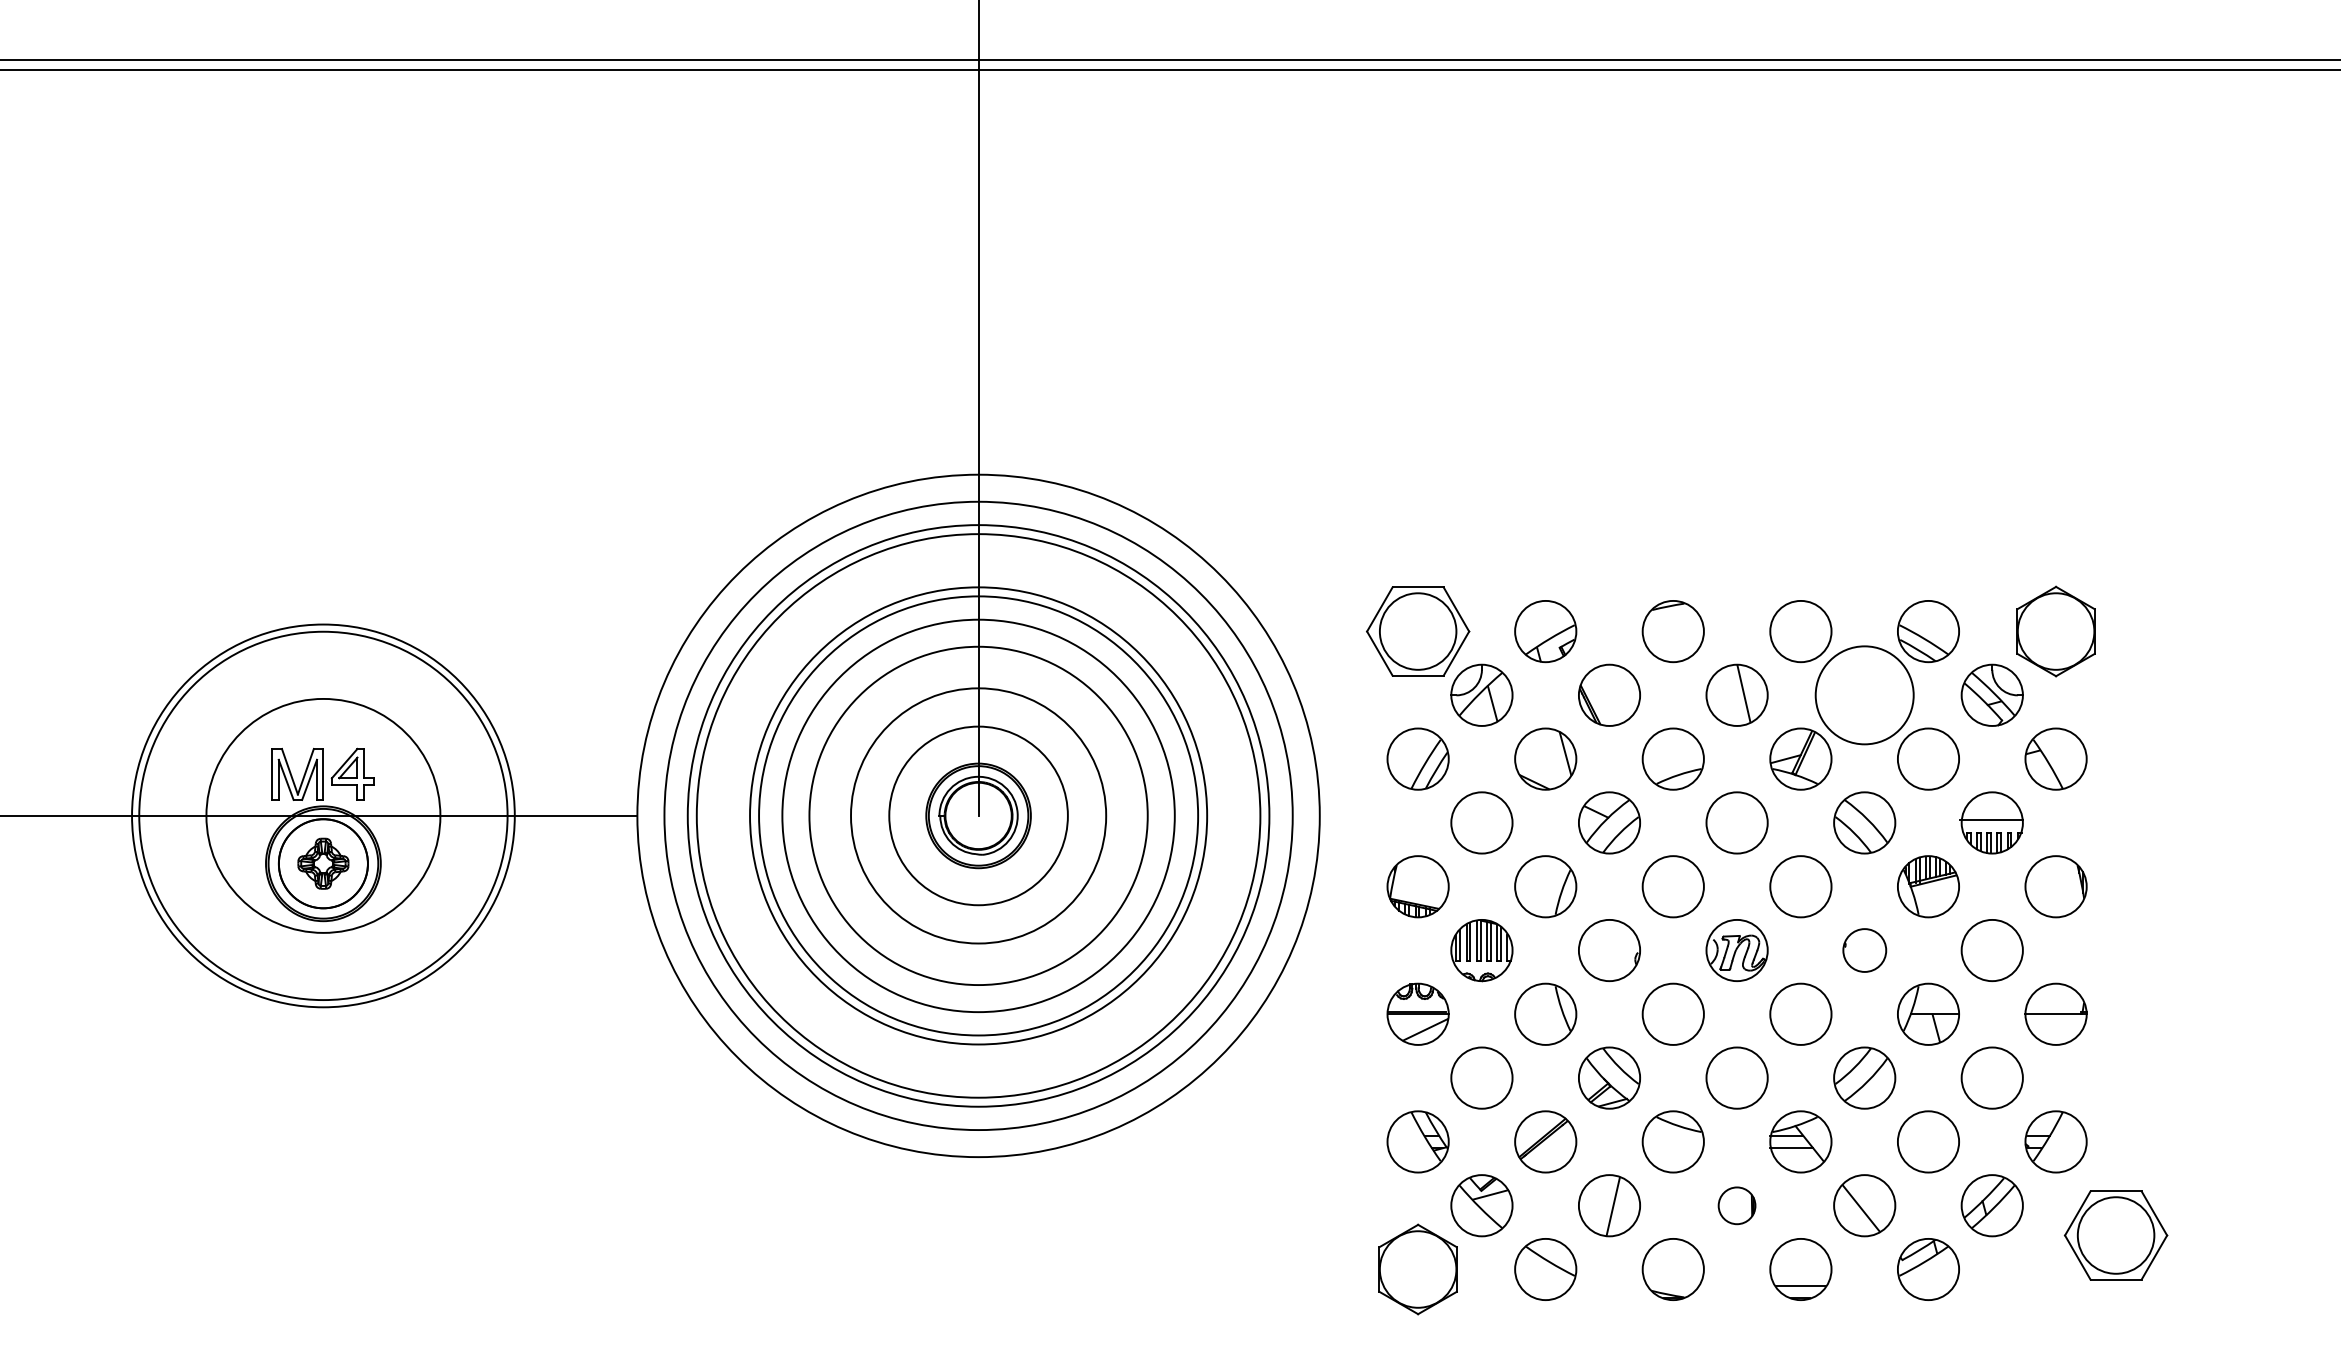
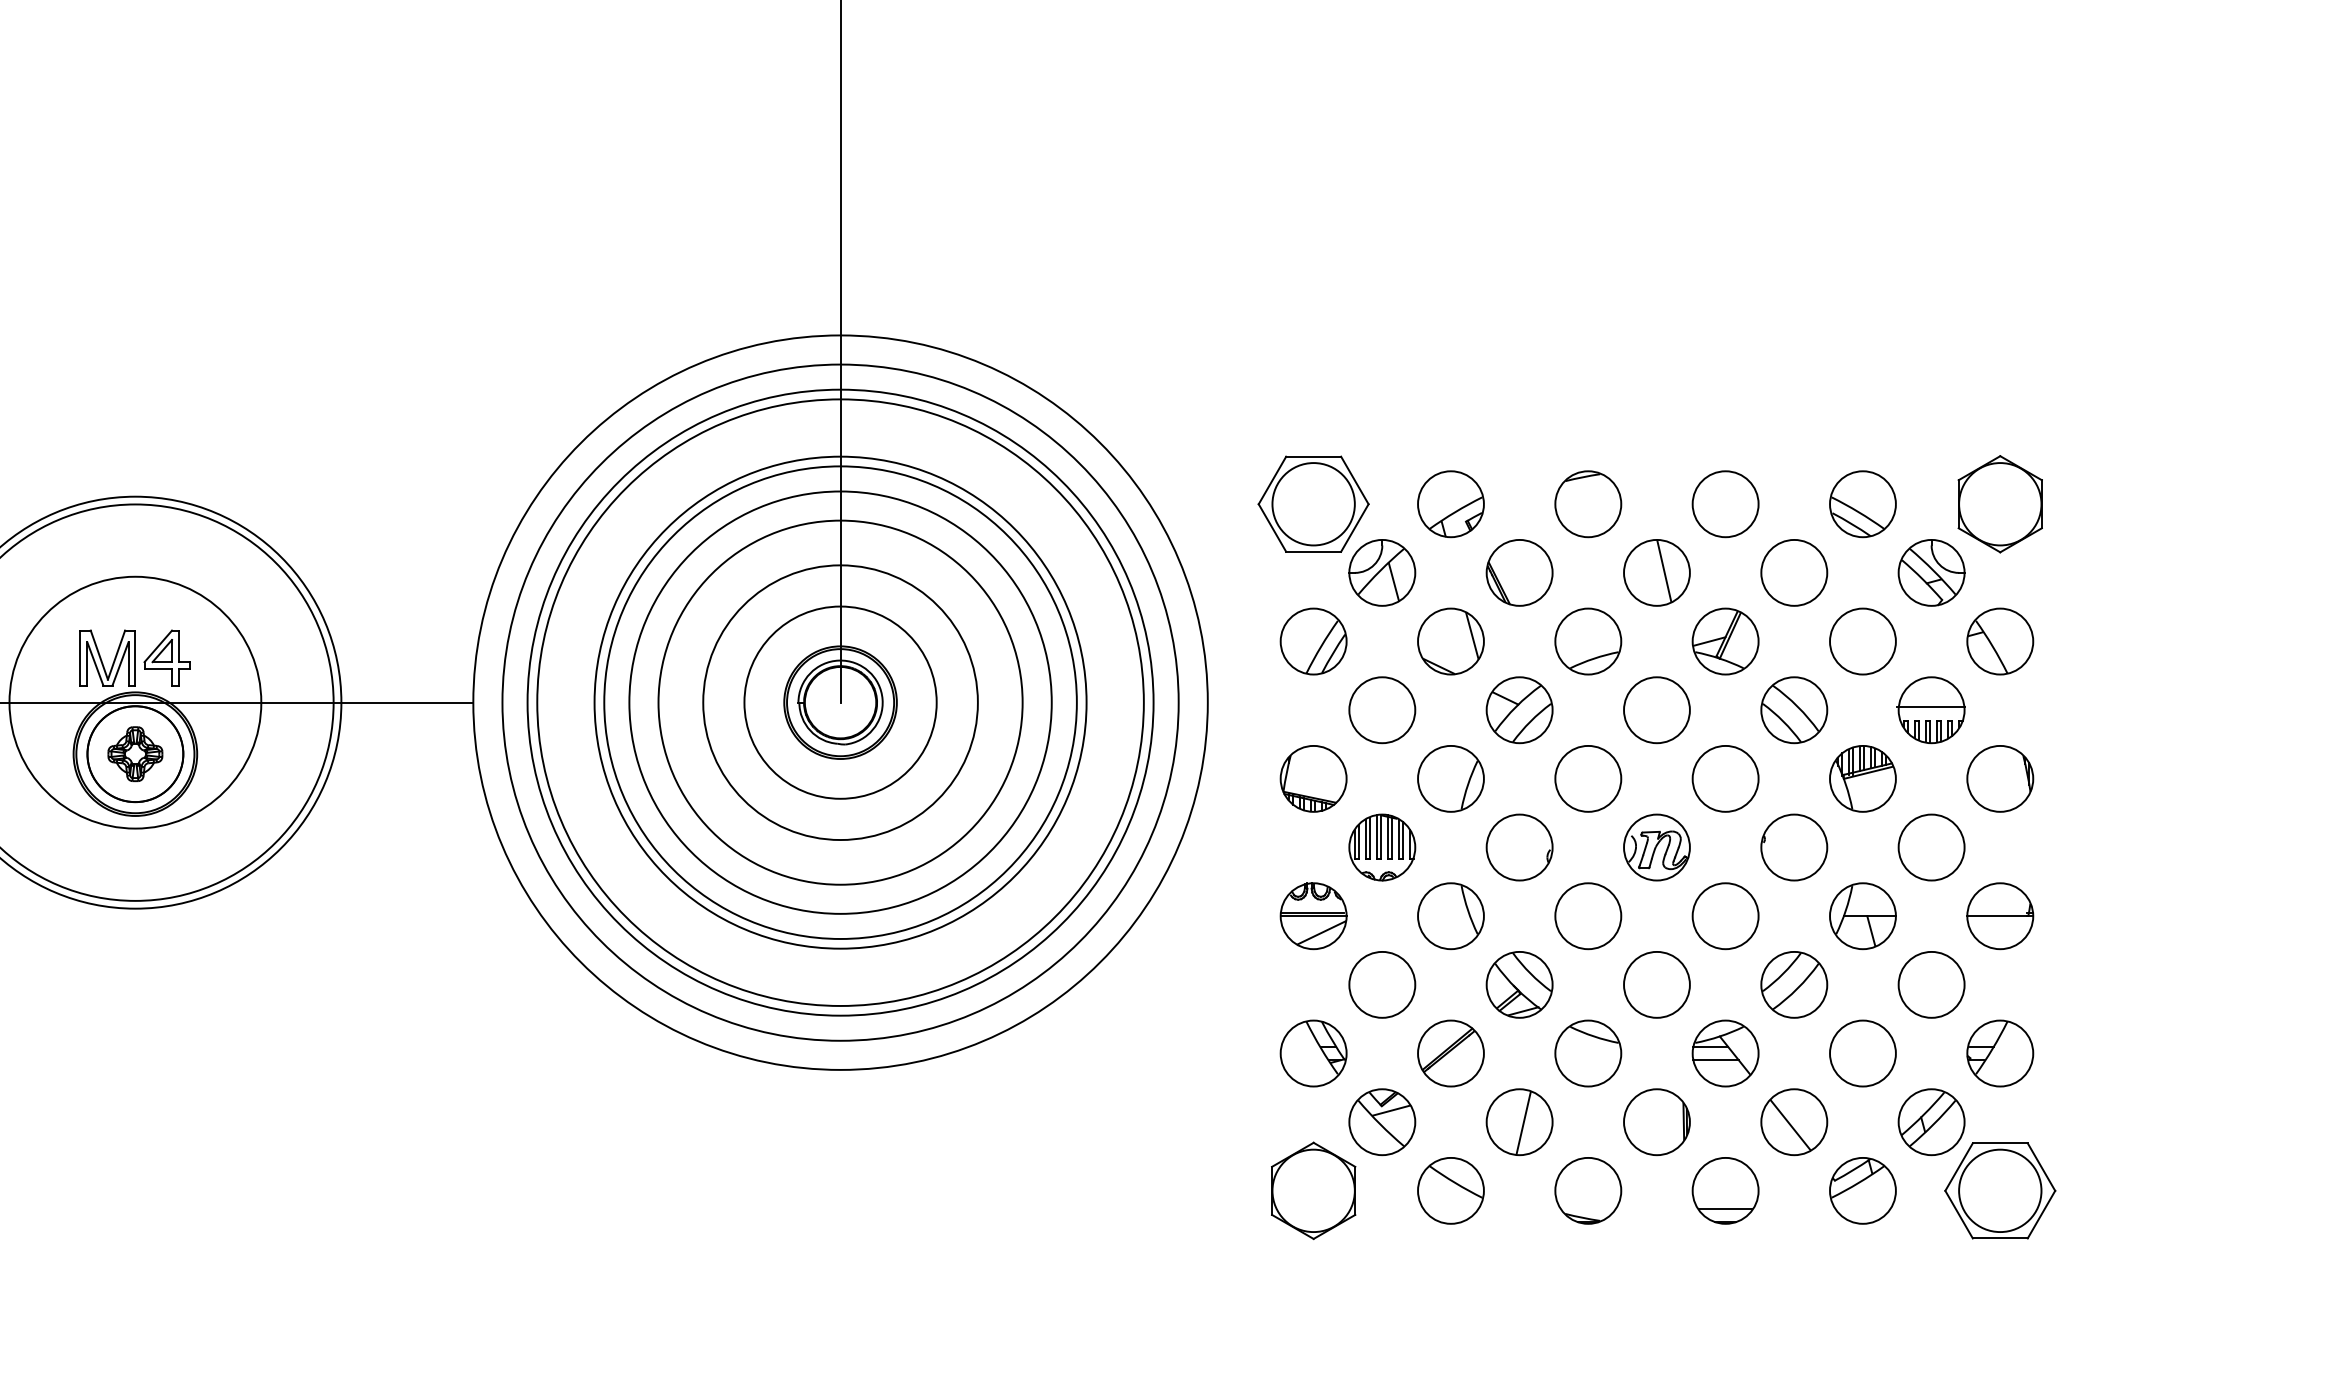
circle: (1864, 694) -> (1794, 571), size x0.62
part: (1864, 950) -> (1794, 847), size x1.43
part: (1736, 1205) -> (1656, 1121), size x1.67
part: (2115, 1235) -> (1999, 1190), moved

